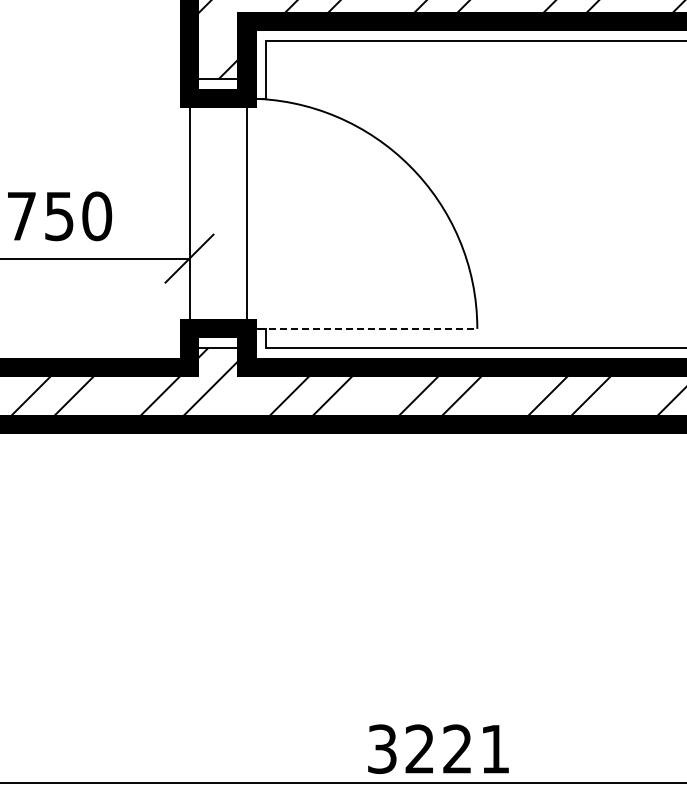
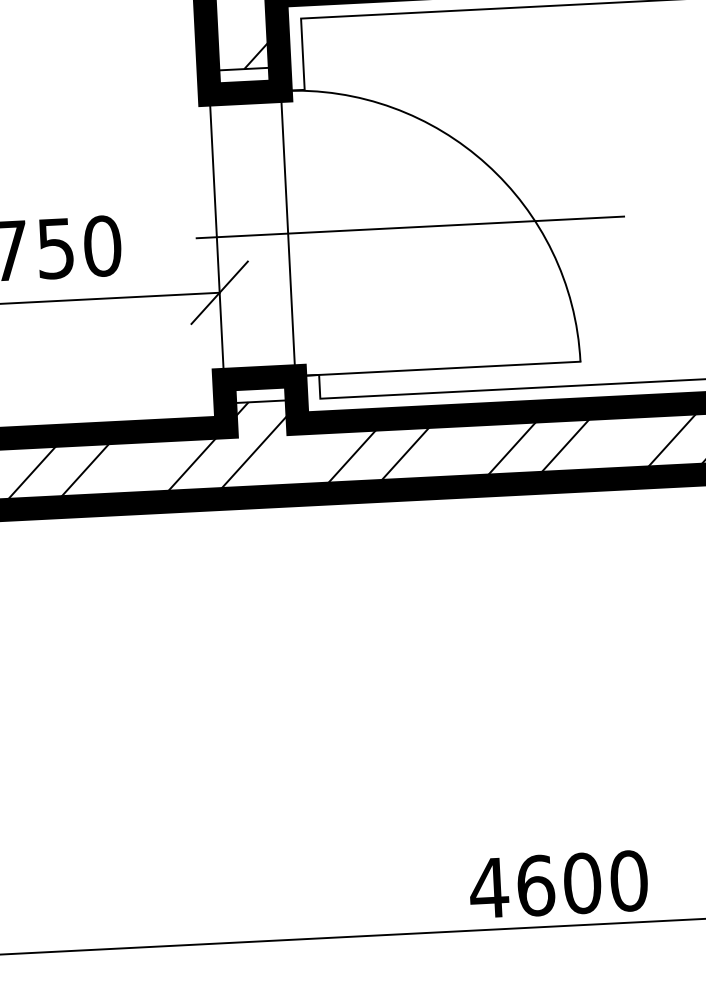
line: (345, 213) -> (409, 227), added
line: (362, 328) -> (438, 368), dashed -> solid
text: (438, 749) -> (558, 884), 3221 -> 4600

